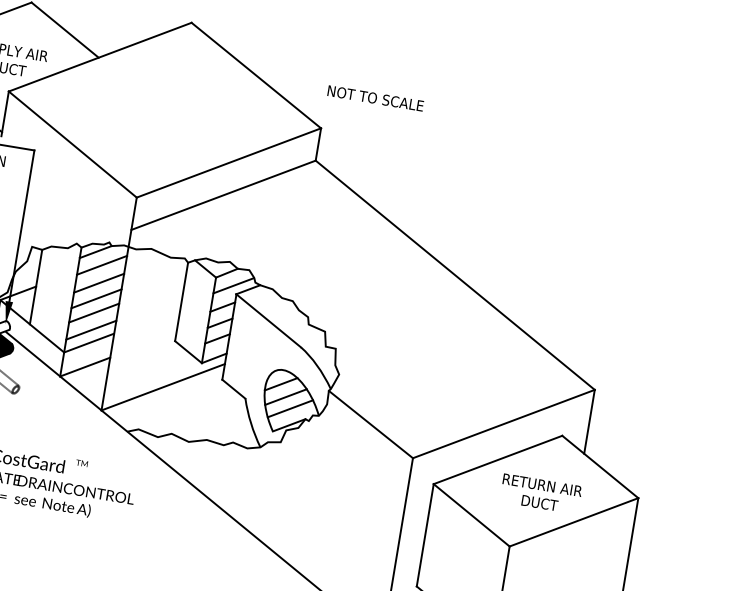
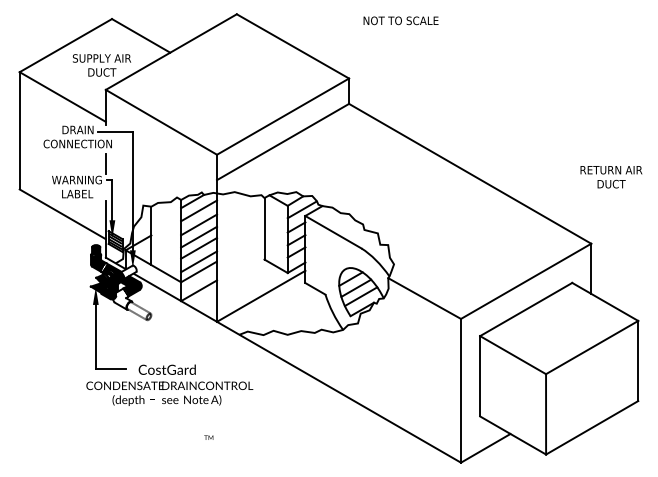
text: (375, 97) -> (400, 20), moved
text: (81, 462) -> (208, 437), moved
text: (541, 494) -> (611, 177), moved

